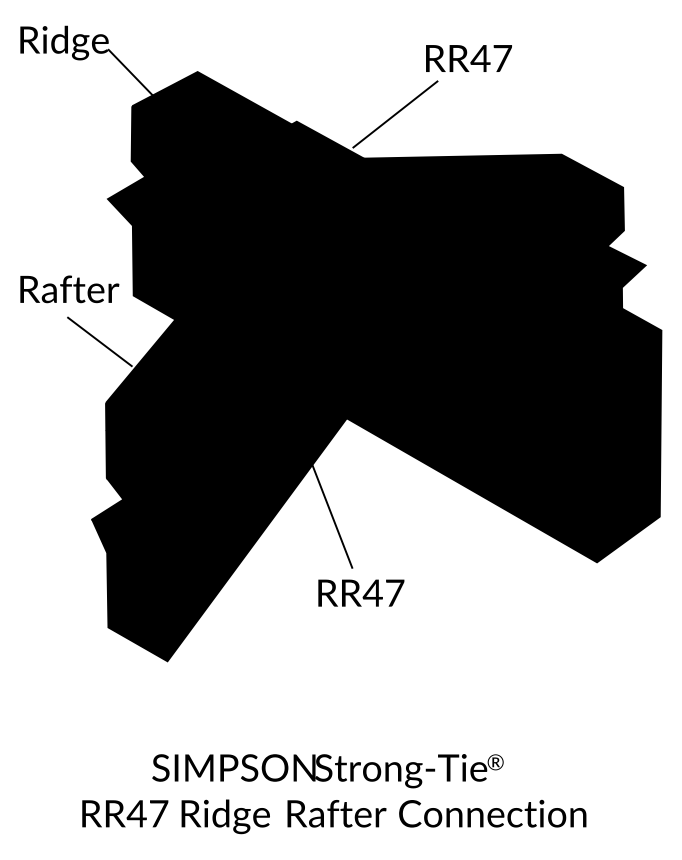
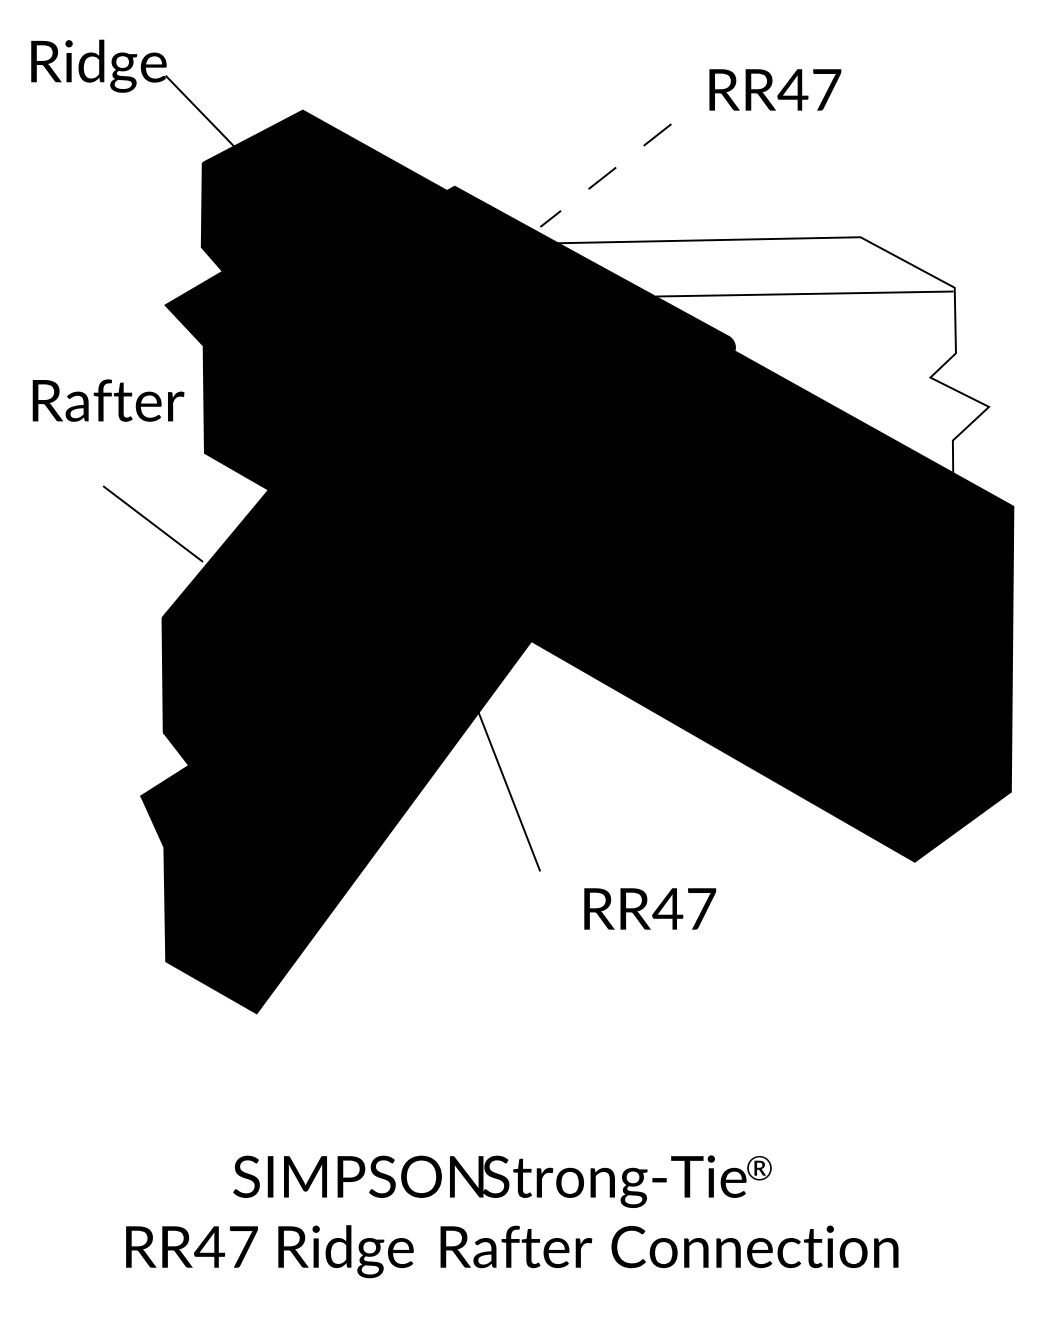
text: (468, 58) -> (774, 89), moved
line: (395, 114) -> (605, 175), solid -> dashed
fill: (501, 239) -> (768, 367), removed
text: (69, 289) -> (108, 400), moved
text: (361, 592) -> (650, 907), moved

